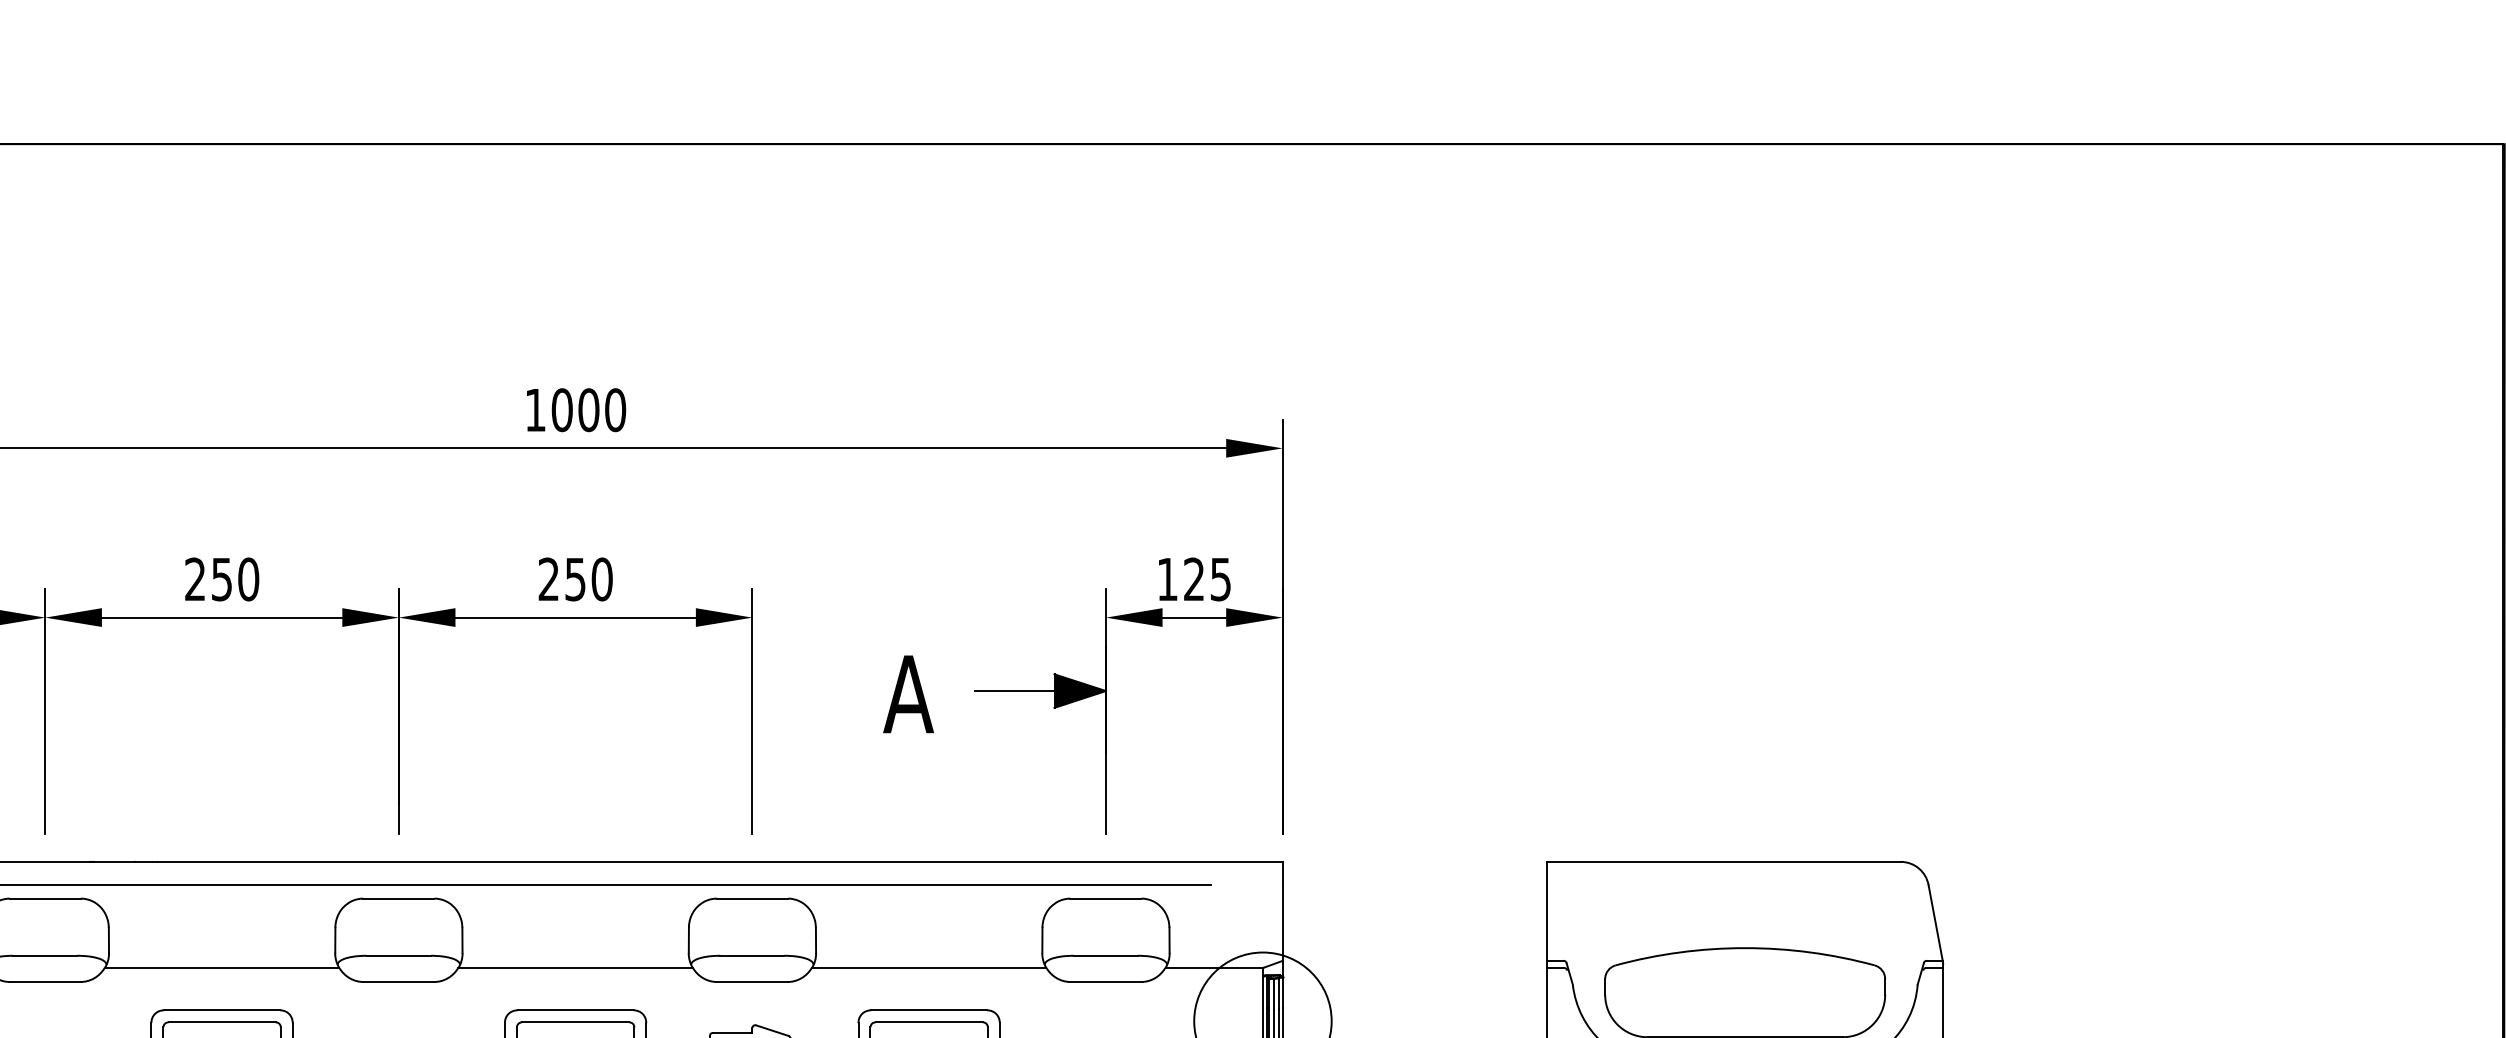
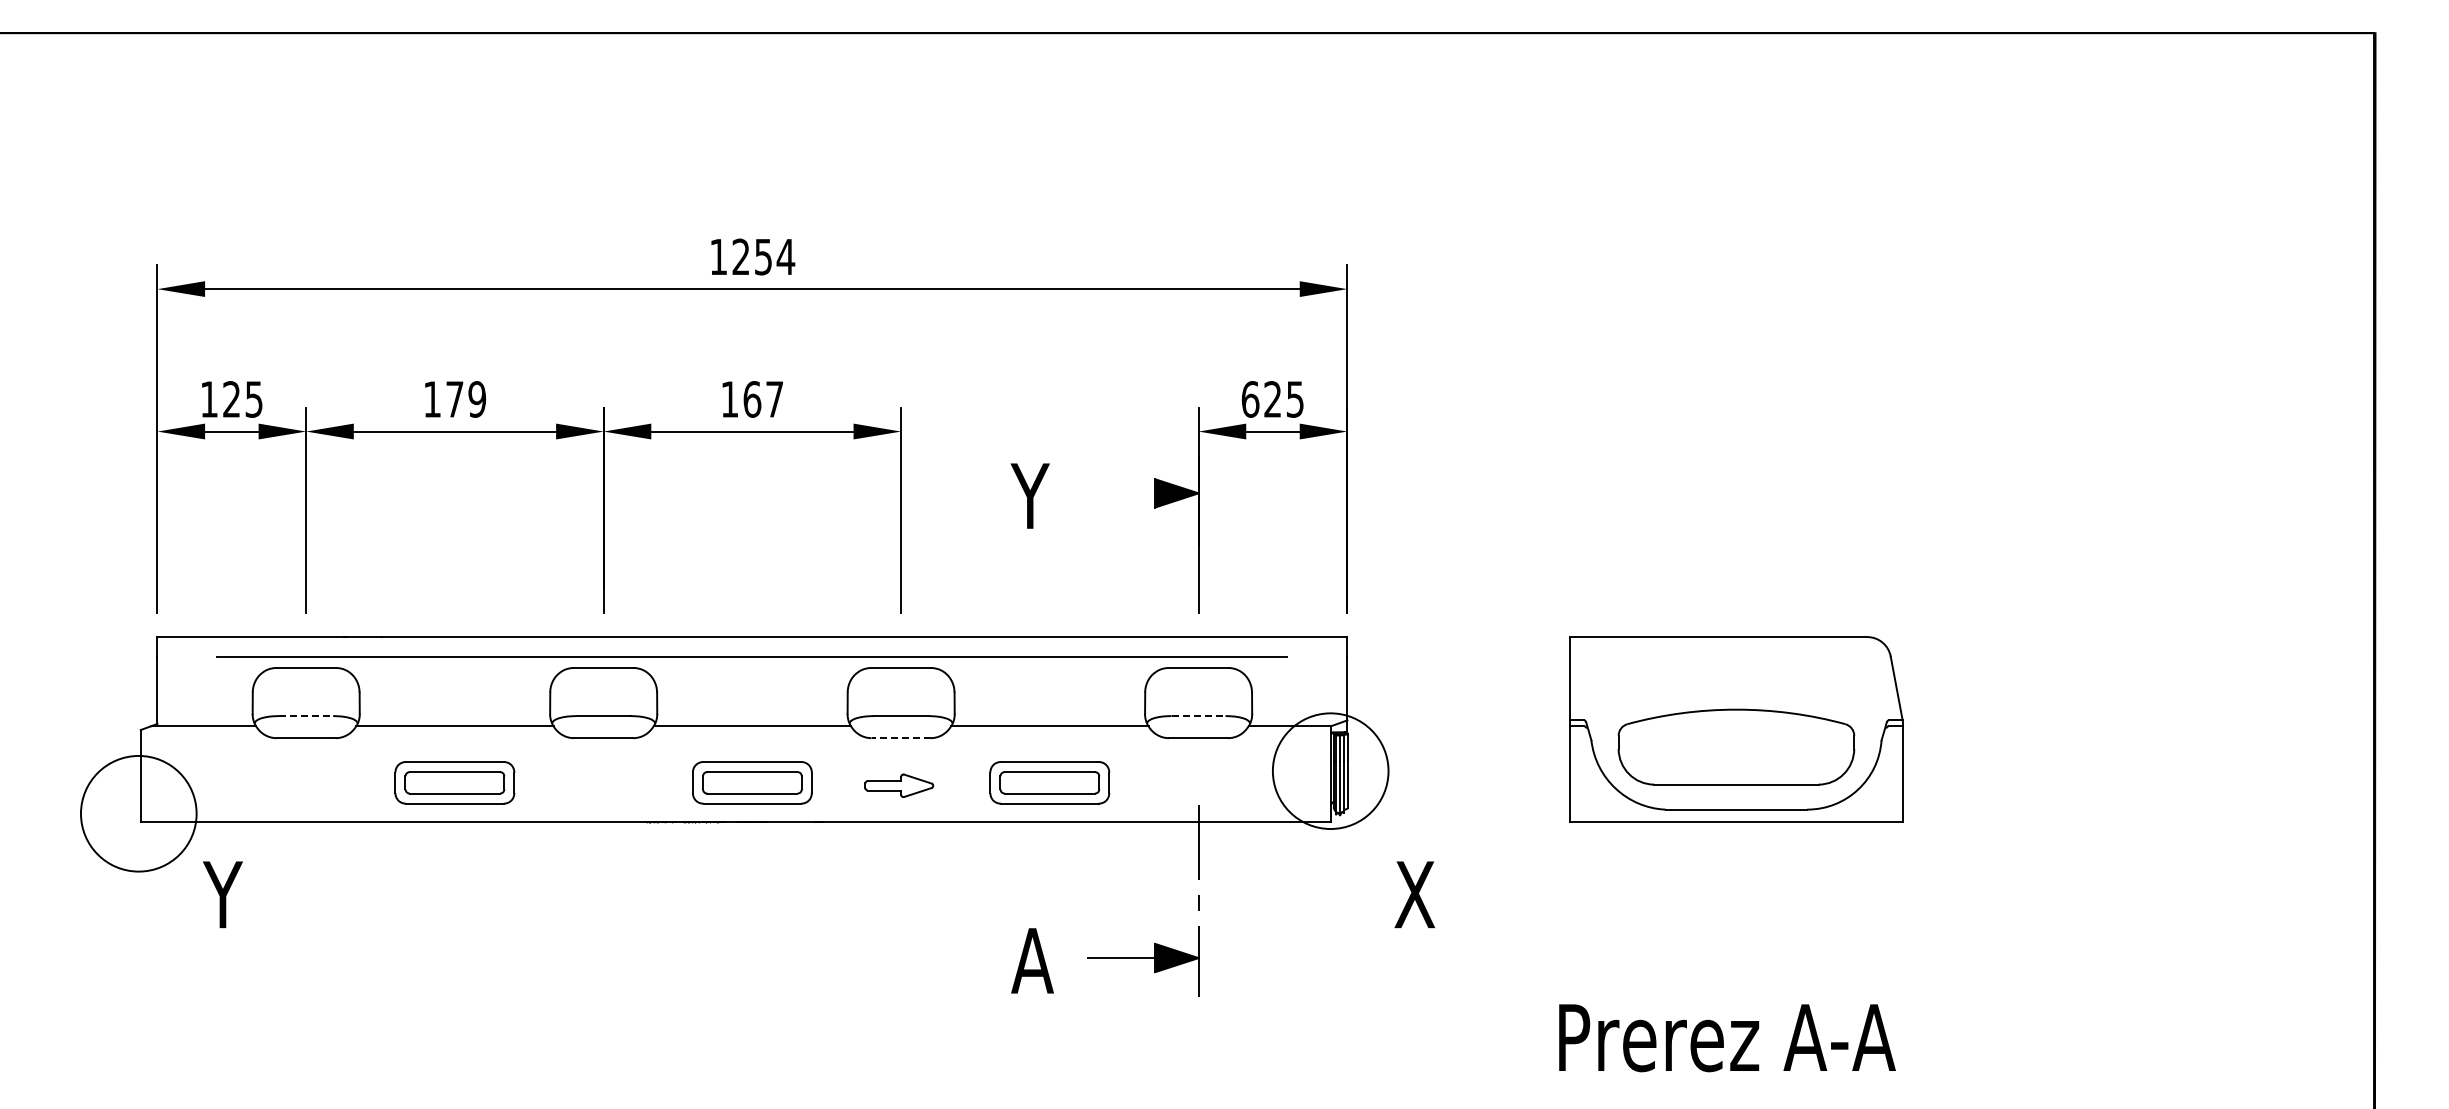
text: (588, 409) -> (763, 256), 1000 -> 1254
text: (222, 579) -> (455, 399), 250 -> 179
text: (575, 579) -> (752, 399), 250 -> 167
text: (1167, 579) -> (1250, 399), 125 -> 625
line: (1014, 691) -> (1121, 493), removed
text: (907, 693) -> (1031, 495), A -> Y
line: (45, 956) -> (306, 716), solid -> dashed
line: (1105, 956) -> (1198, 716), solid -> dashed
line: (752, 982) -> (901, 738), solid -> dashed

